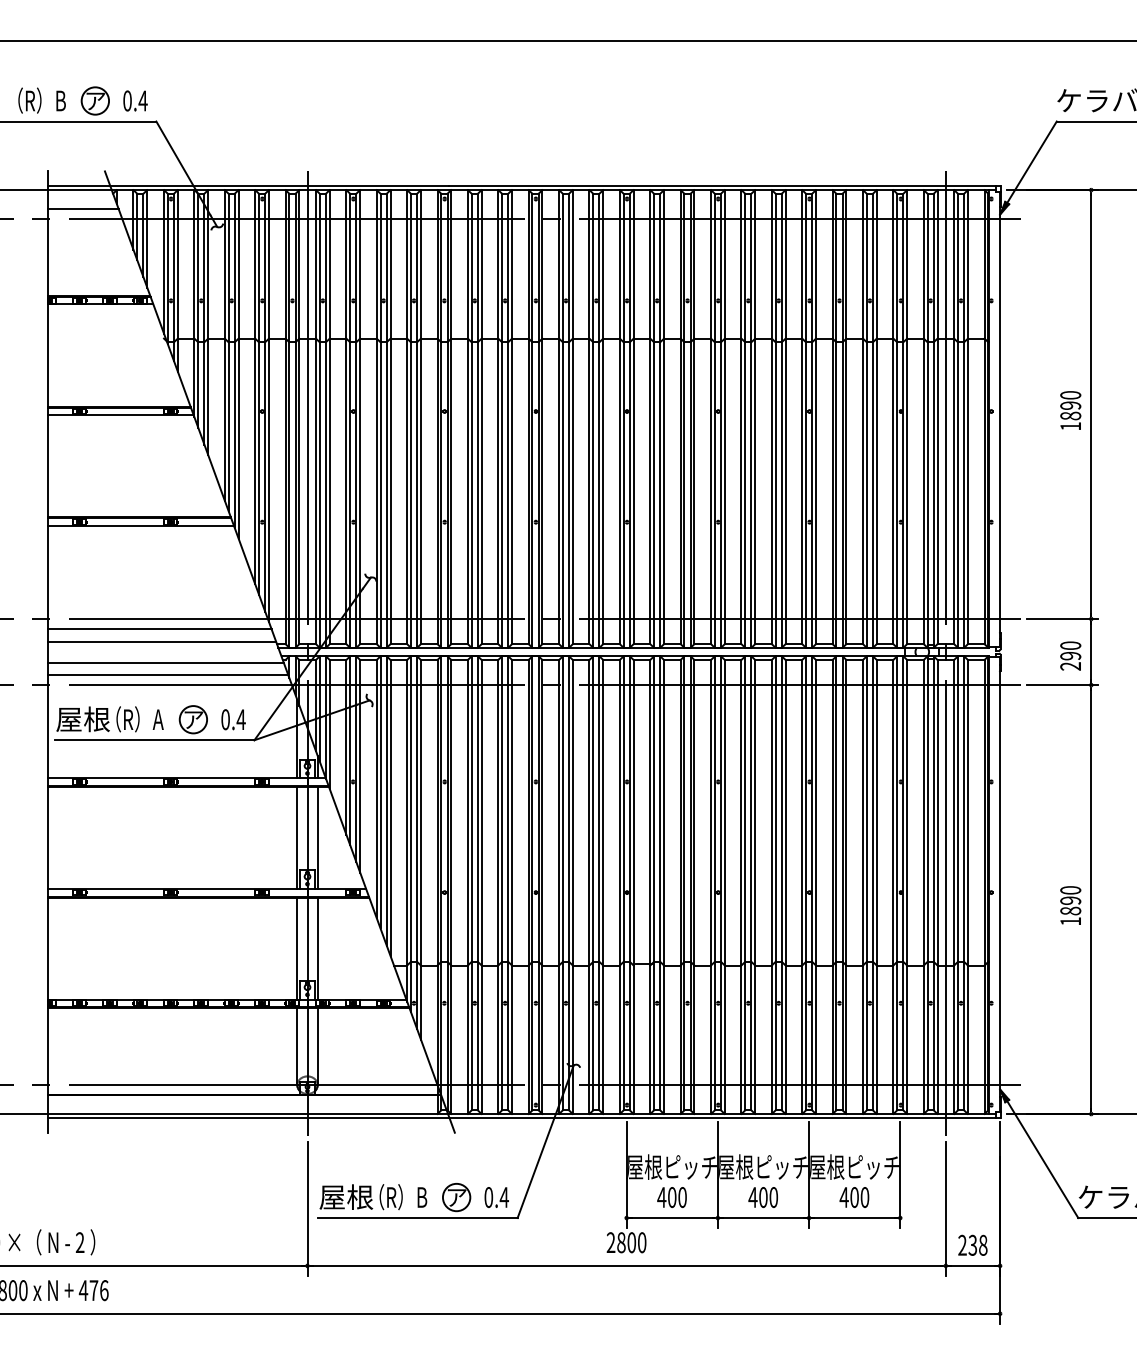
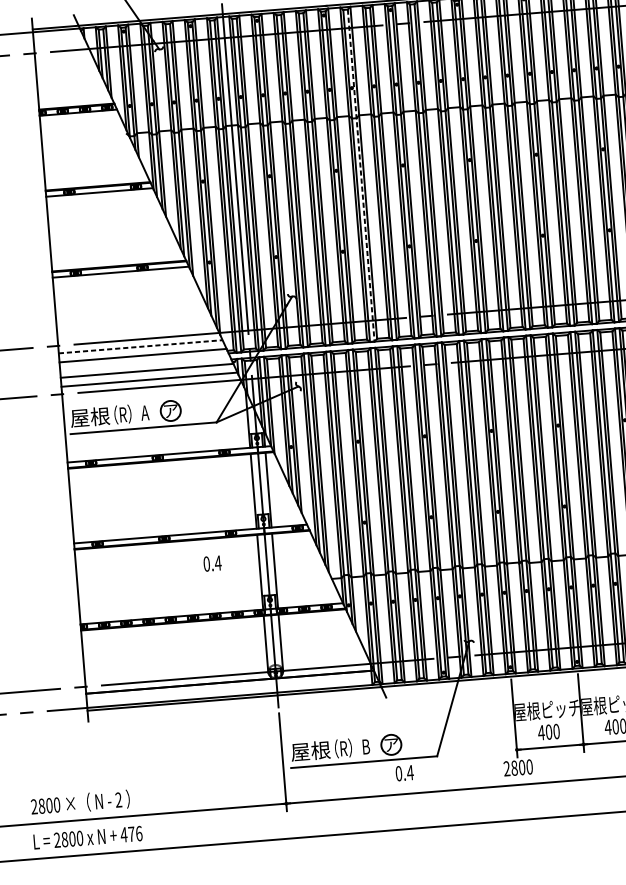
line: (82, 209) -> (59, 44), removed
line: (477, 421) -> (360, 176), solid -> dashed
line: (160, 629) -> (141, 346), solid -> dashed
text: (233, 719) -> (212, 563), moved
text: (496, 1197) -> (404, 773), moved

